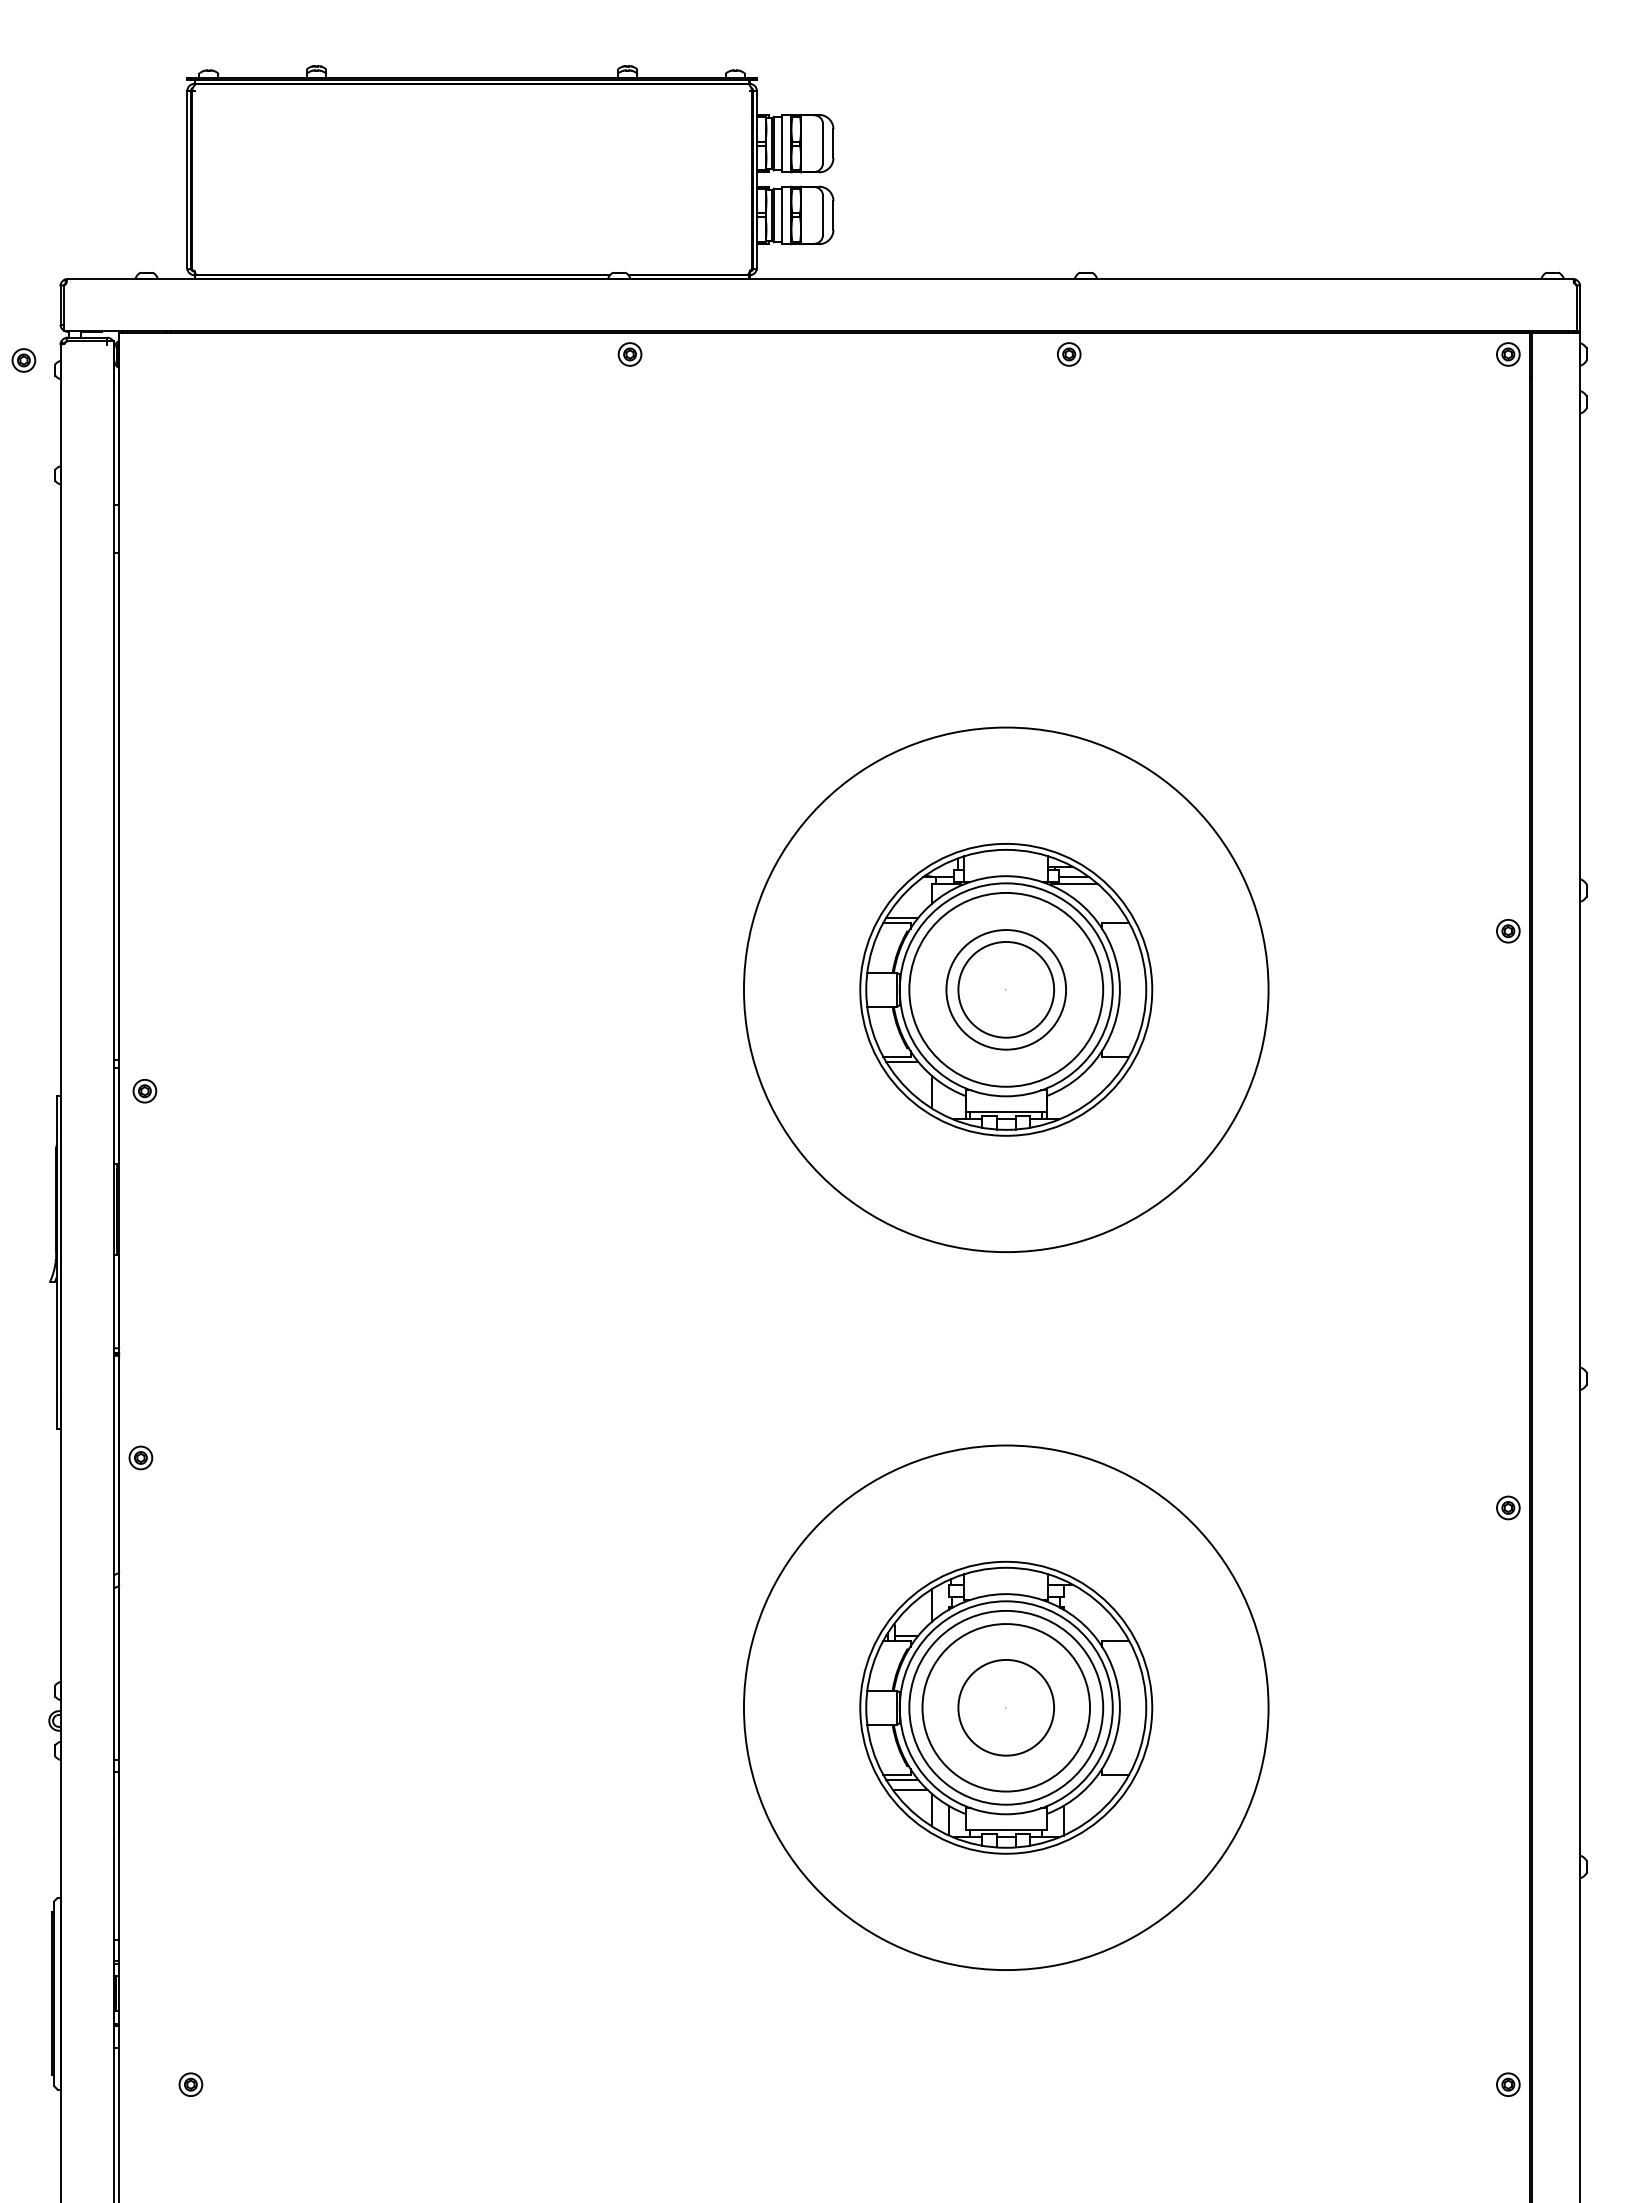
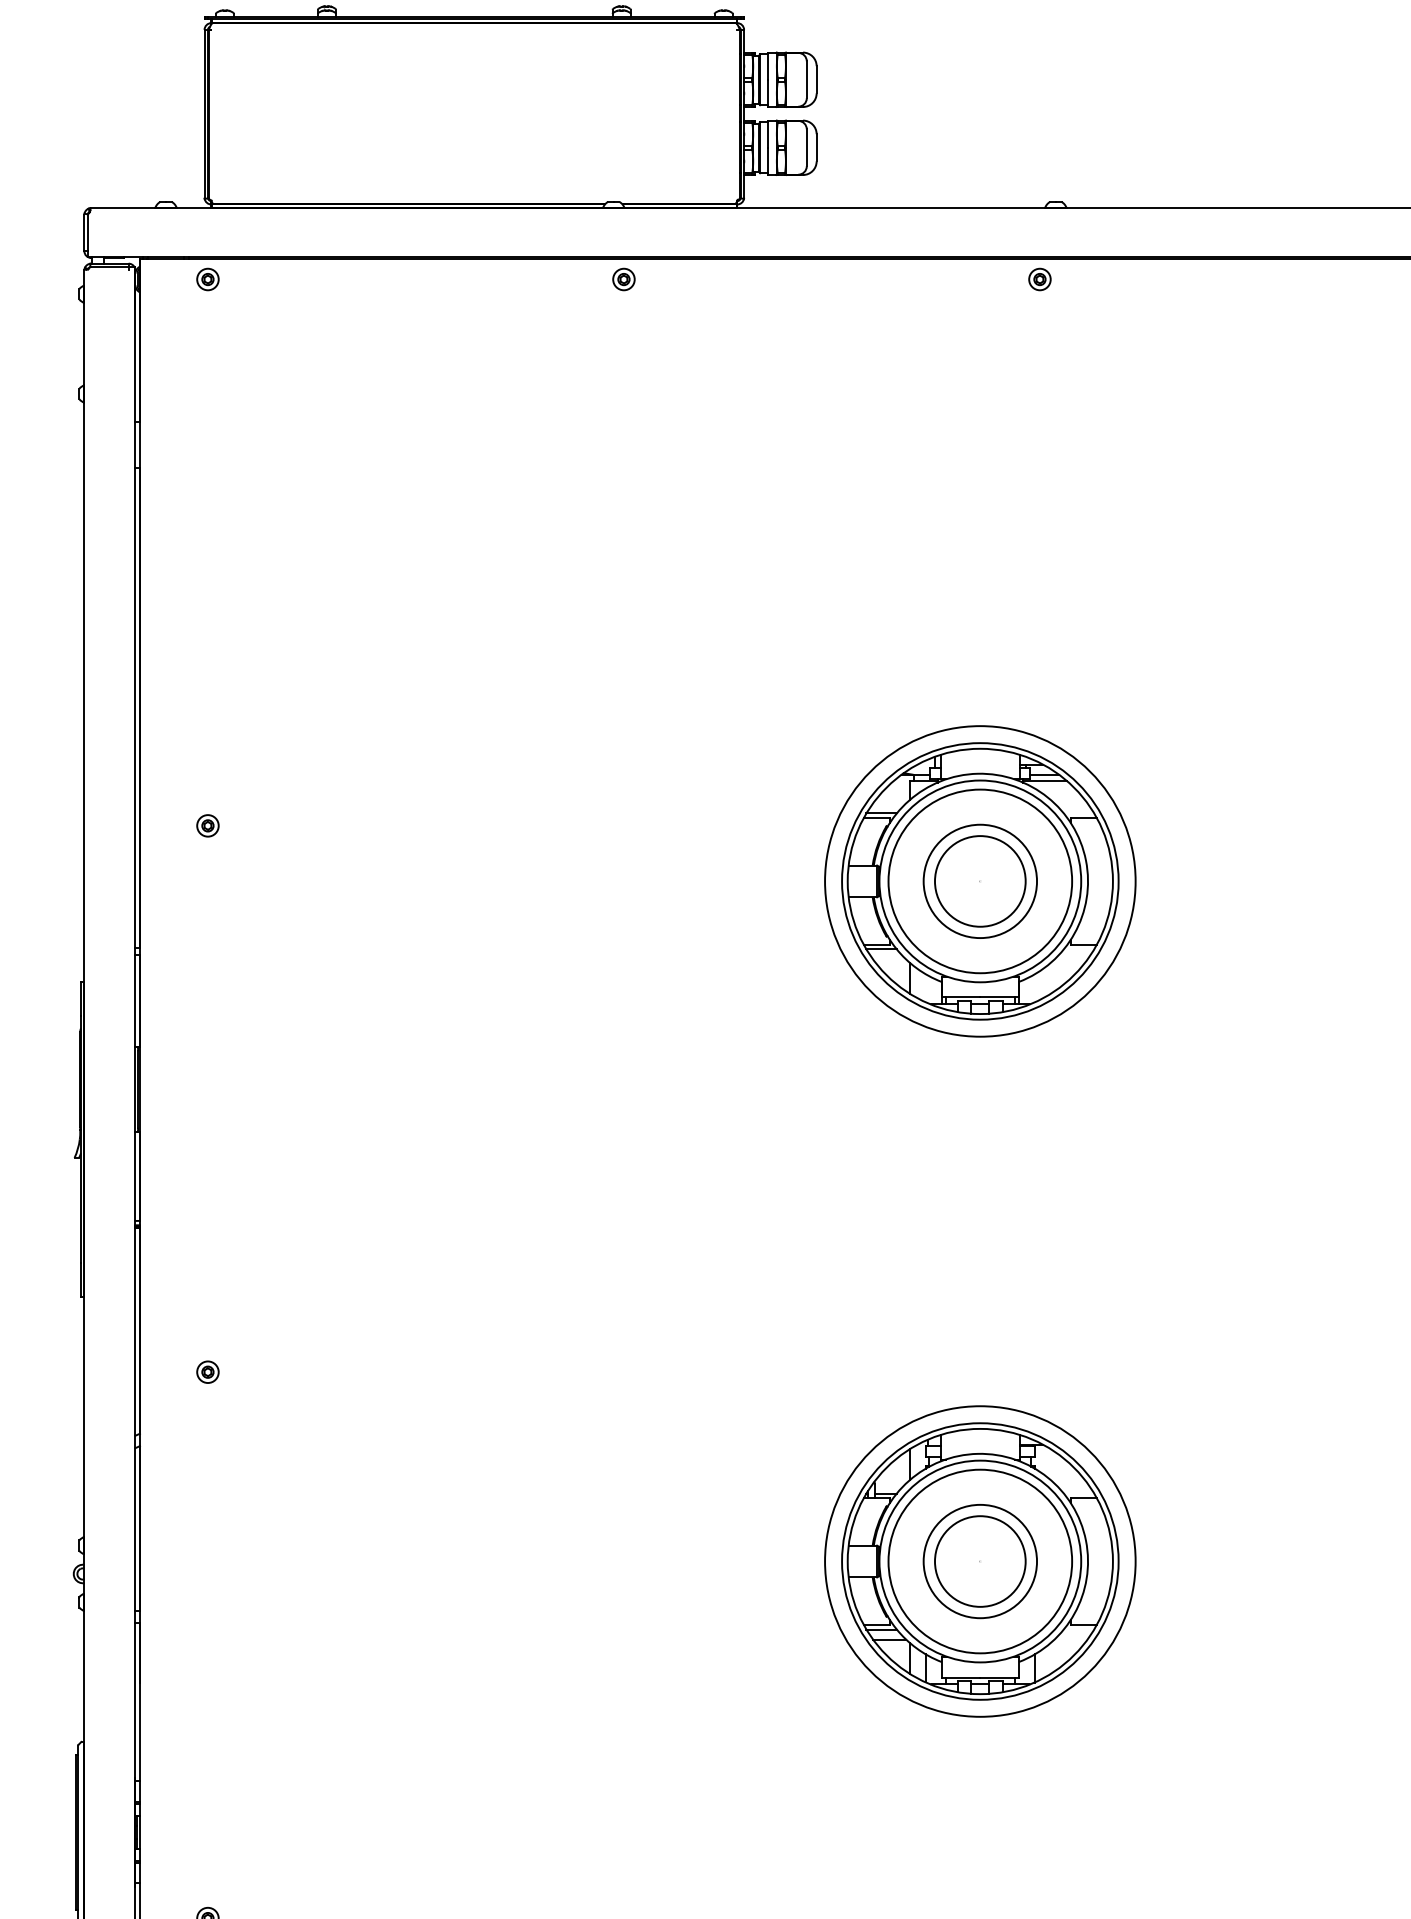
part: (23, 360) -> (207, 279), moved
circle: (1006, 989) -> (980, 881), size x0.62
part: (144, 1091) -> (207, 826), moved
part: (140, 1457) -> (207, 1371), moved
circle: (1006, 1707) -> (980, 1561), size x0.62
circle: (1006, 1707) -> (980, 1561), size x0.71

